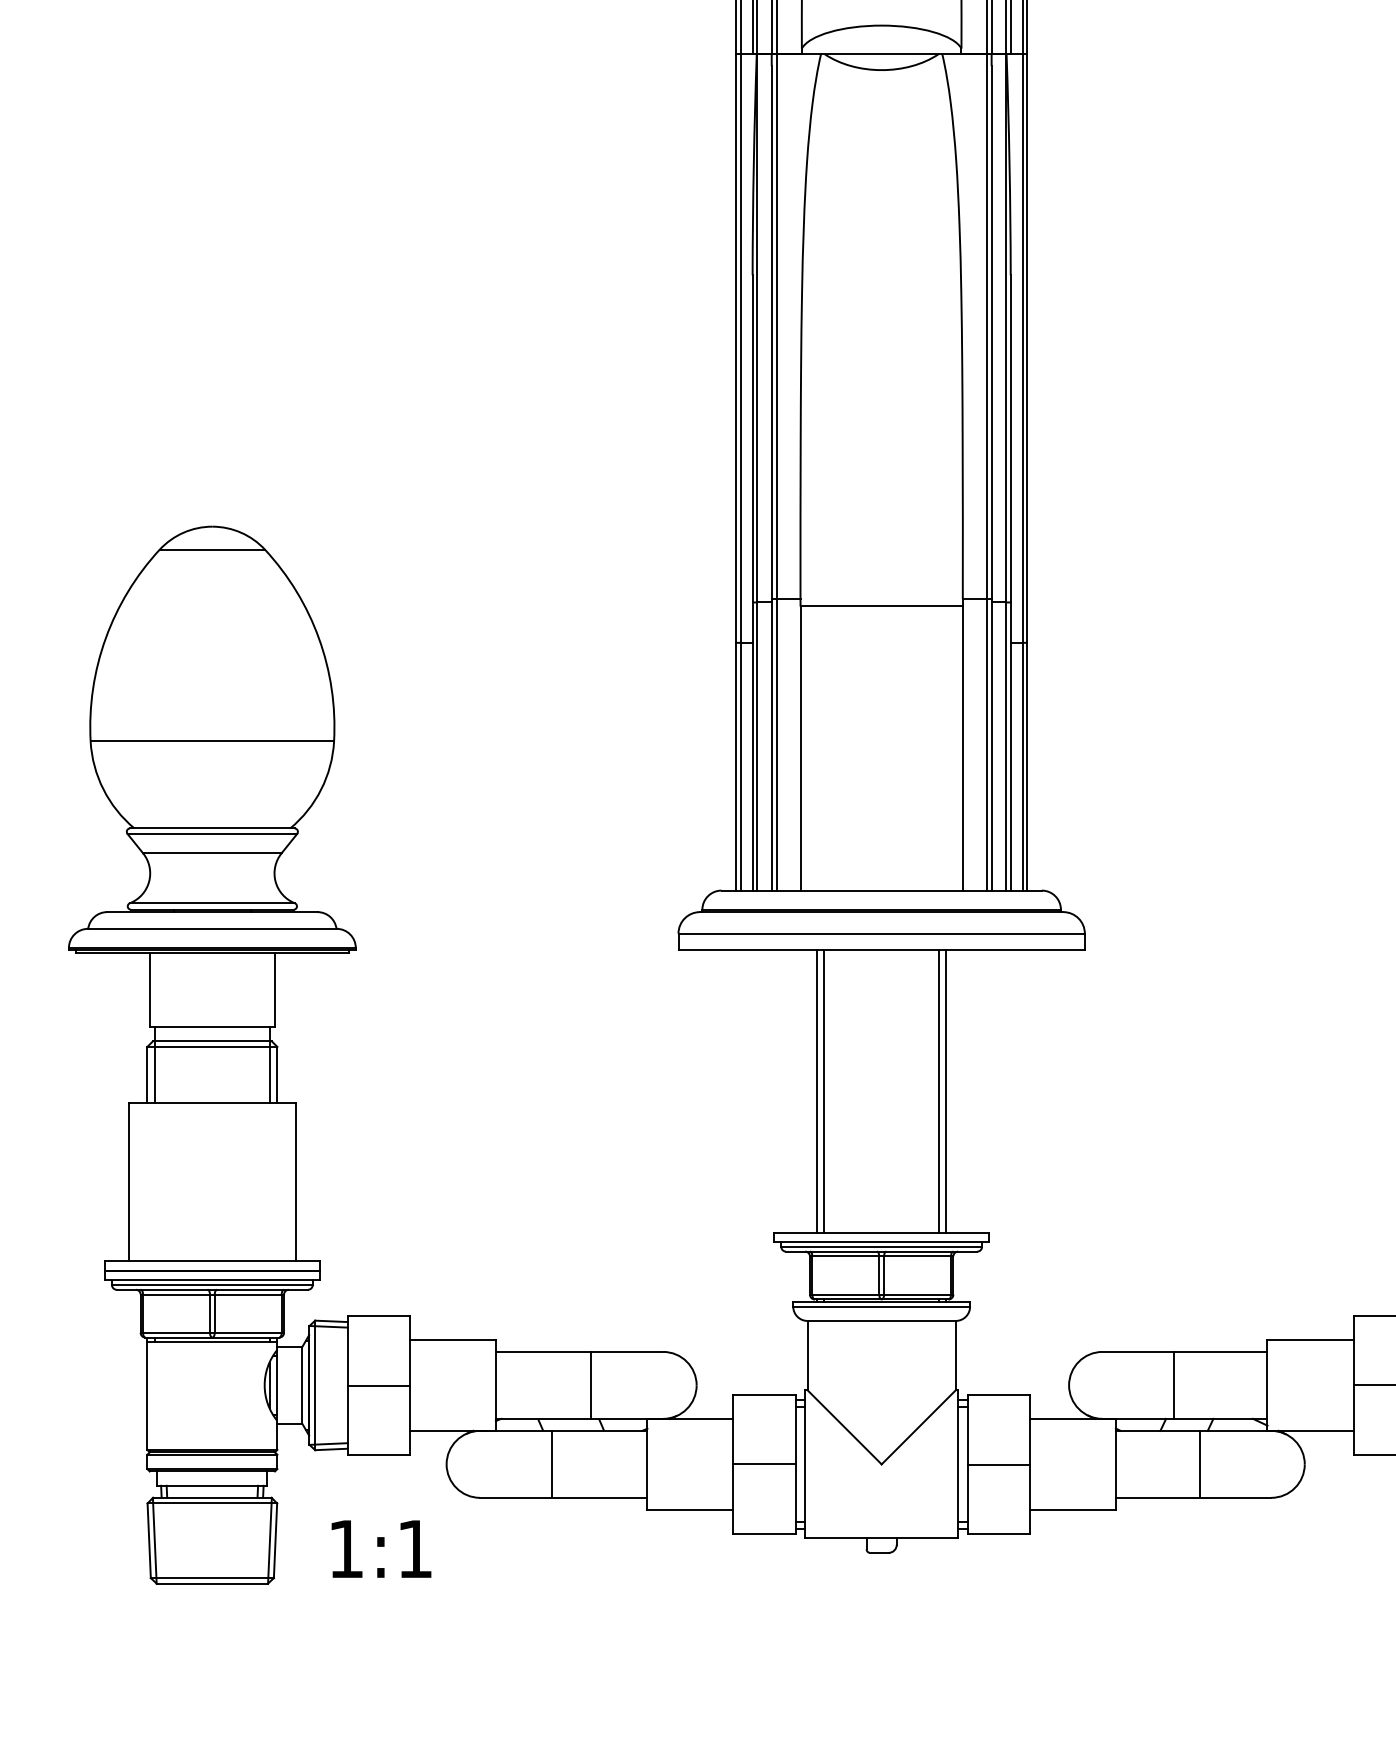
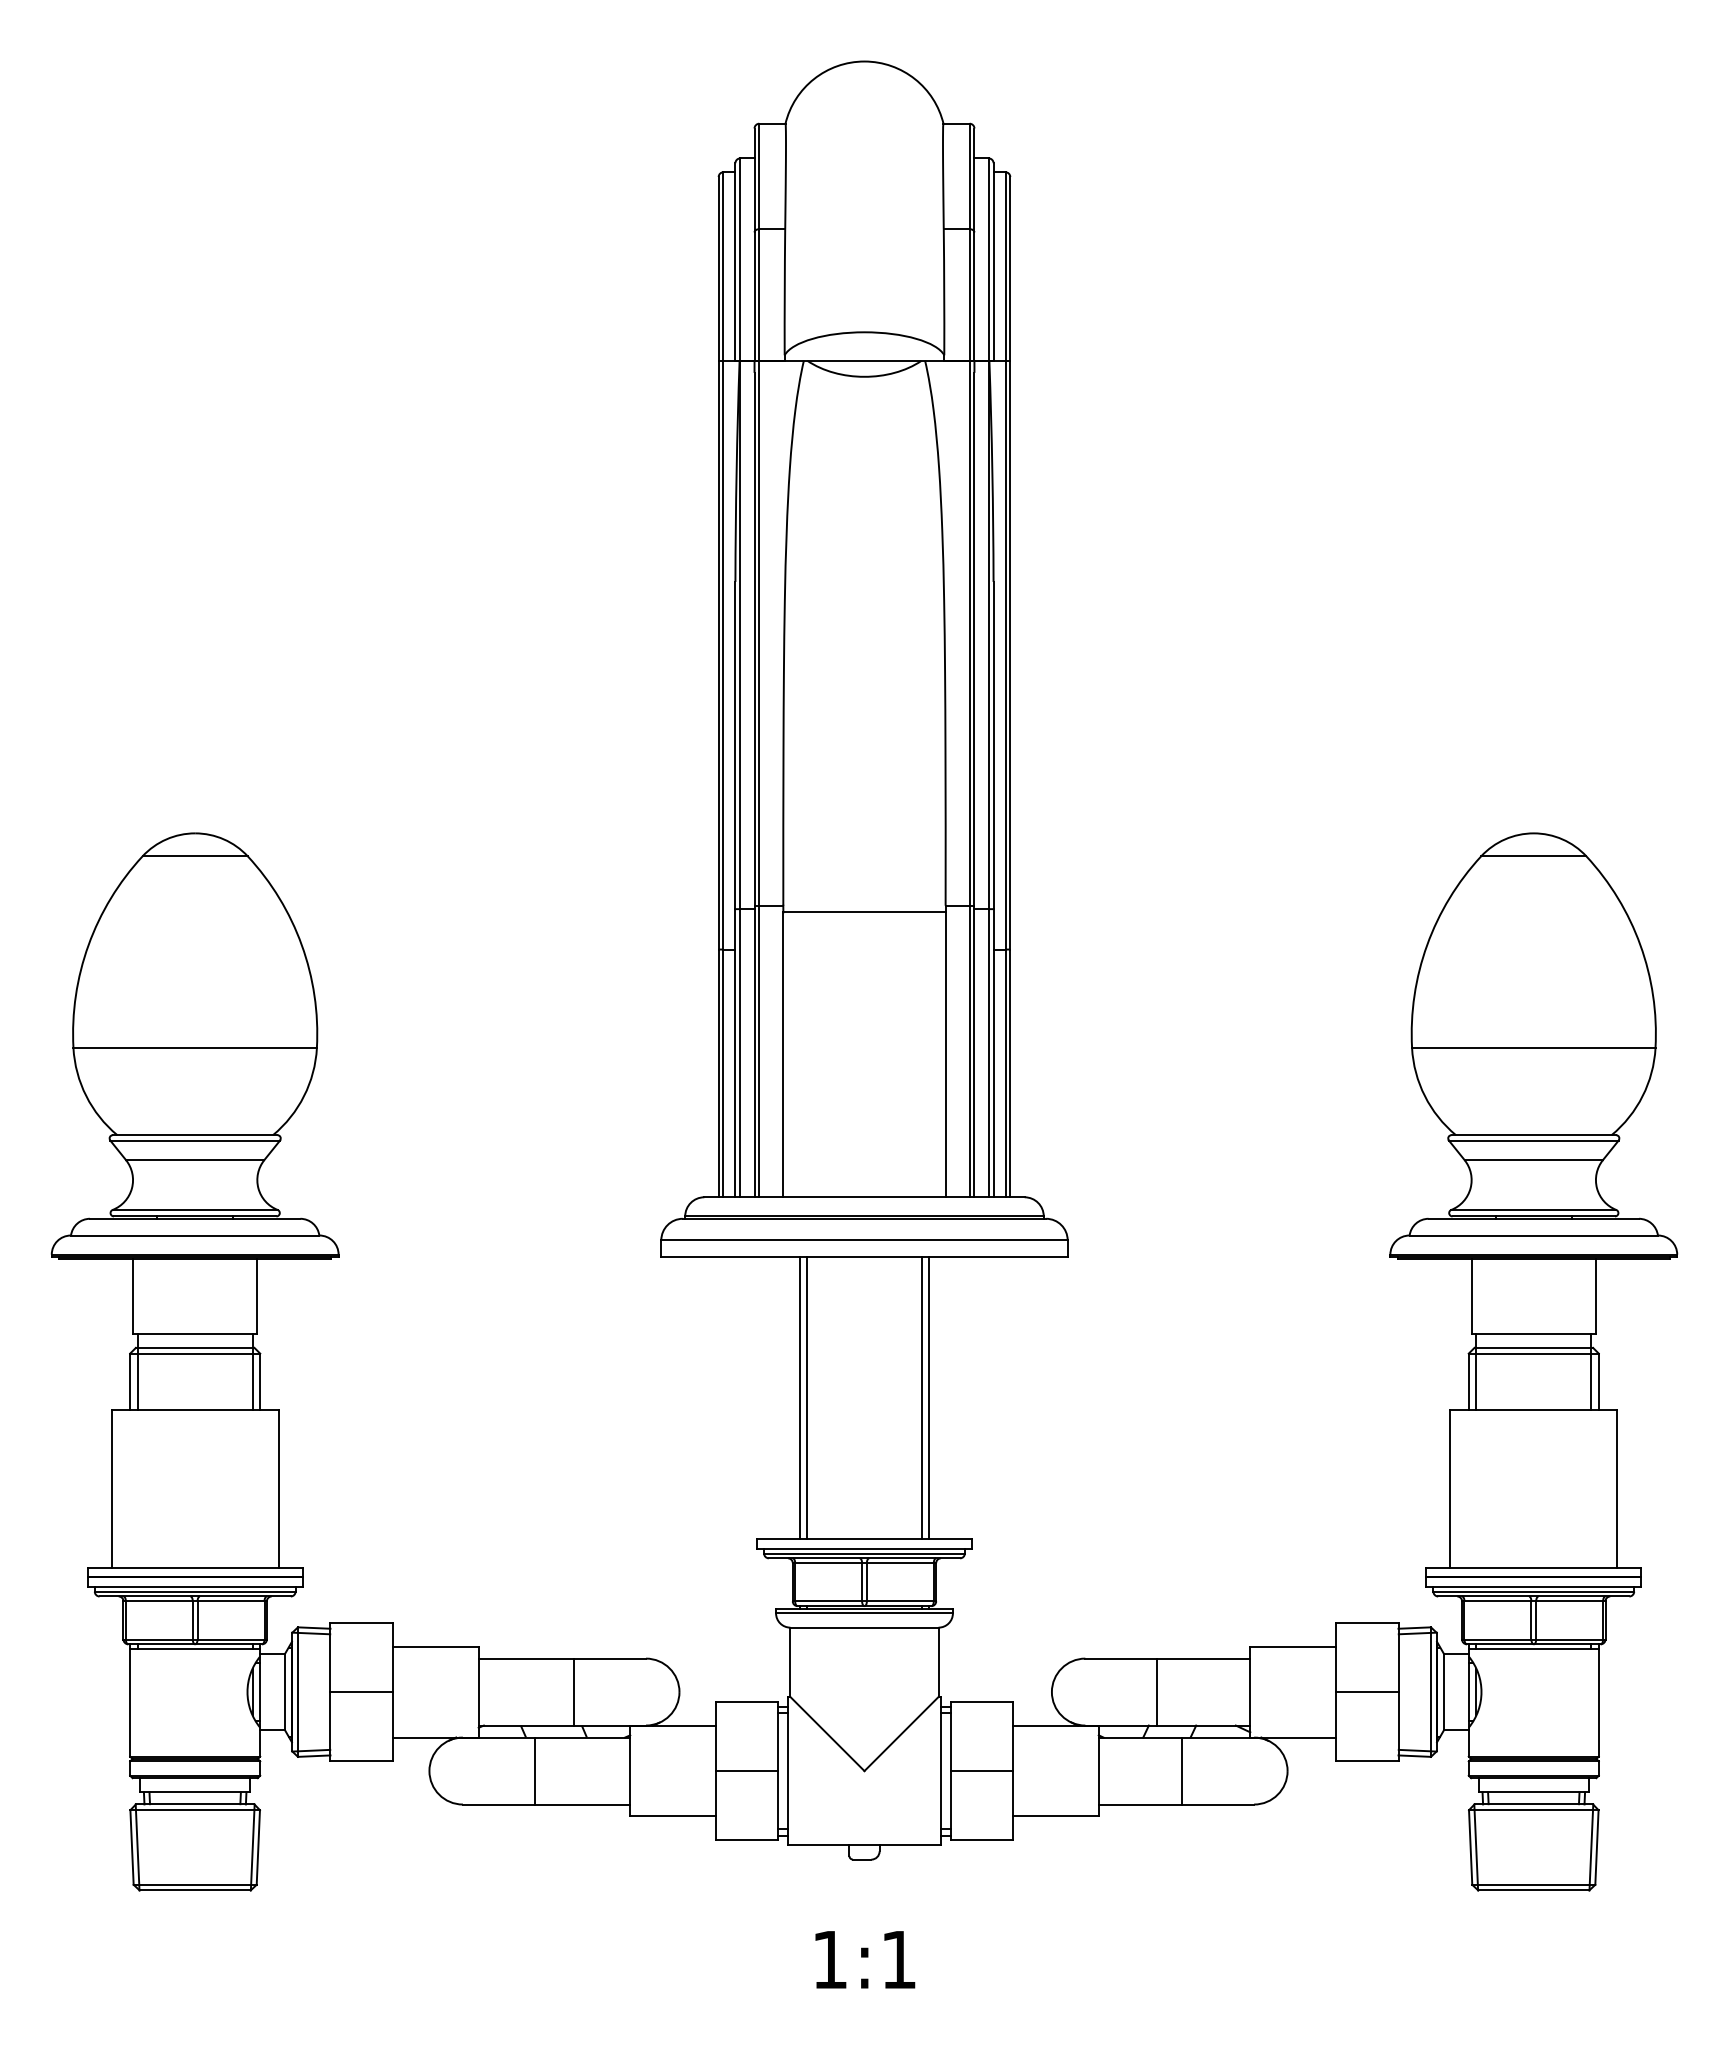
text: (381, 1548) -> (865, 1959), moved

